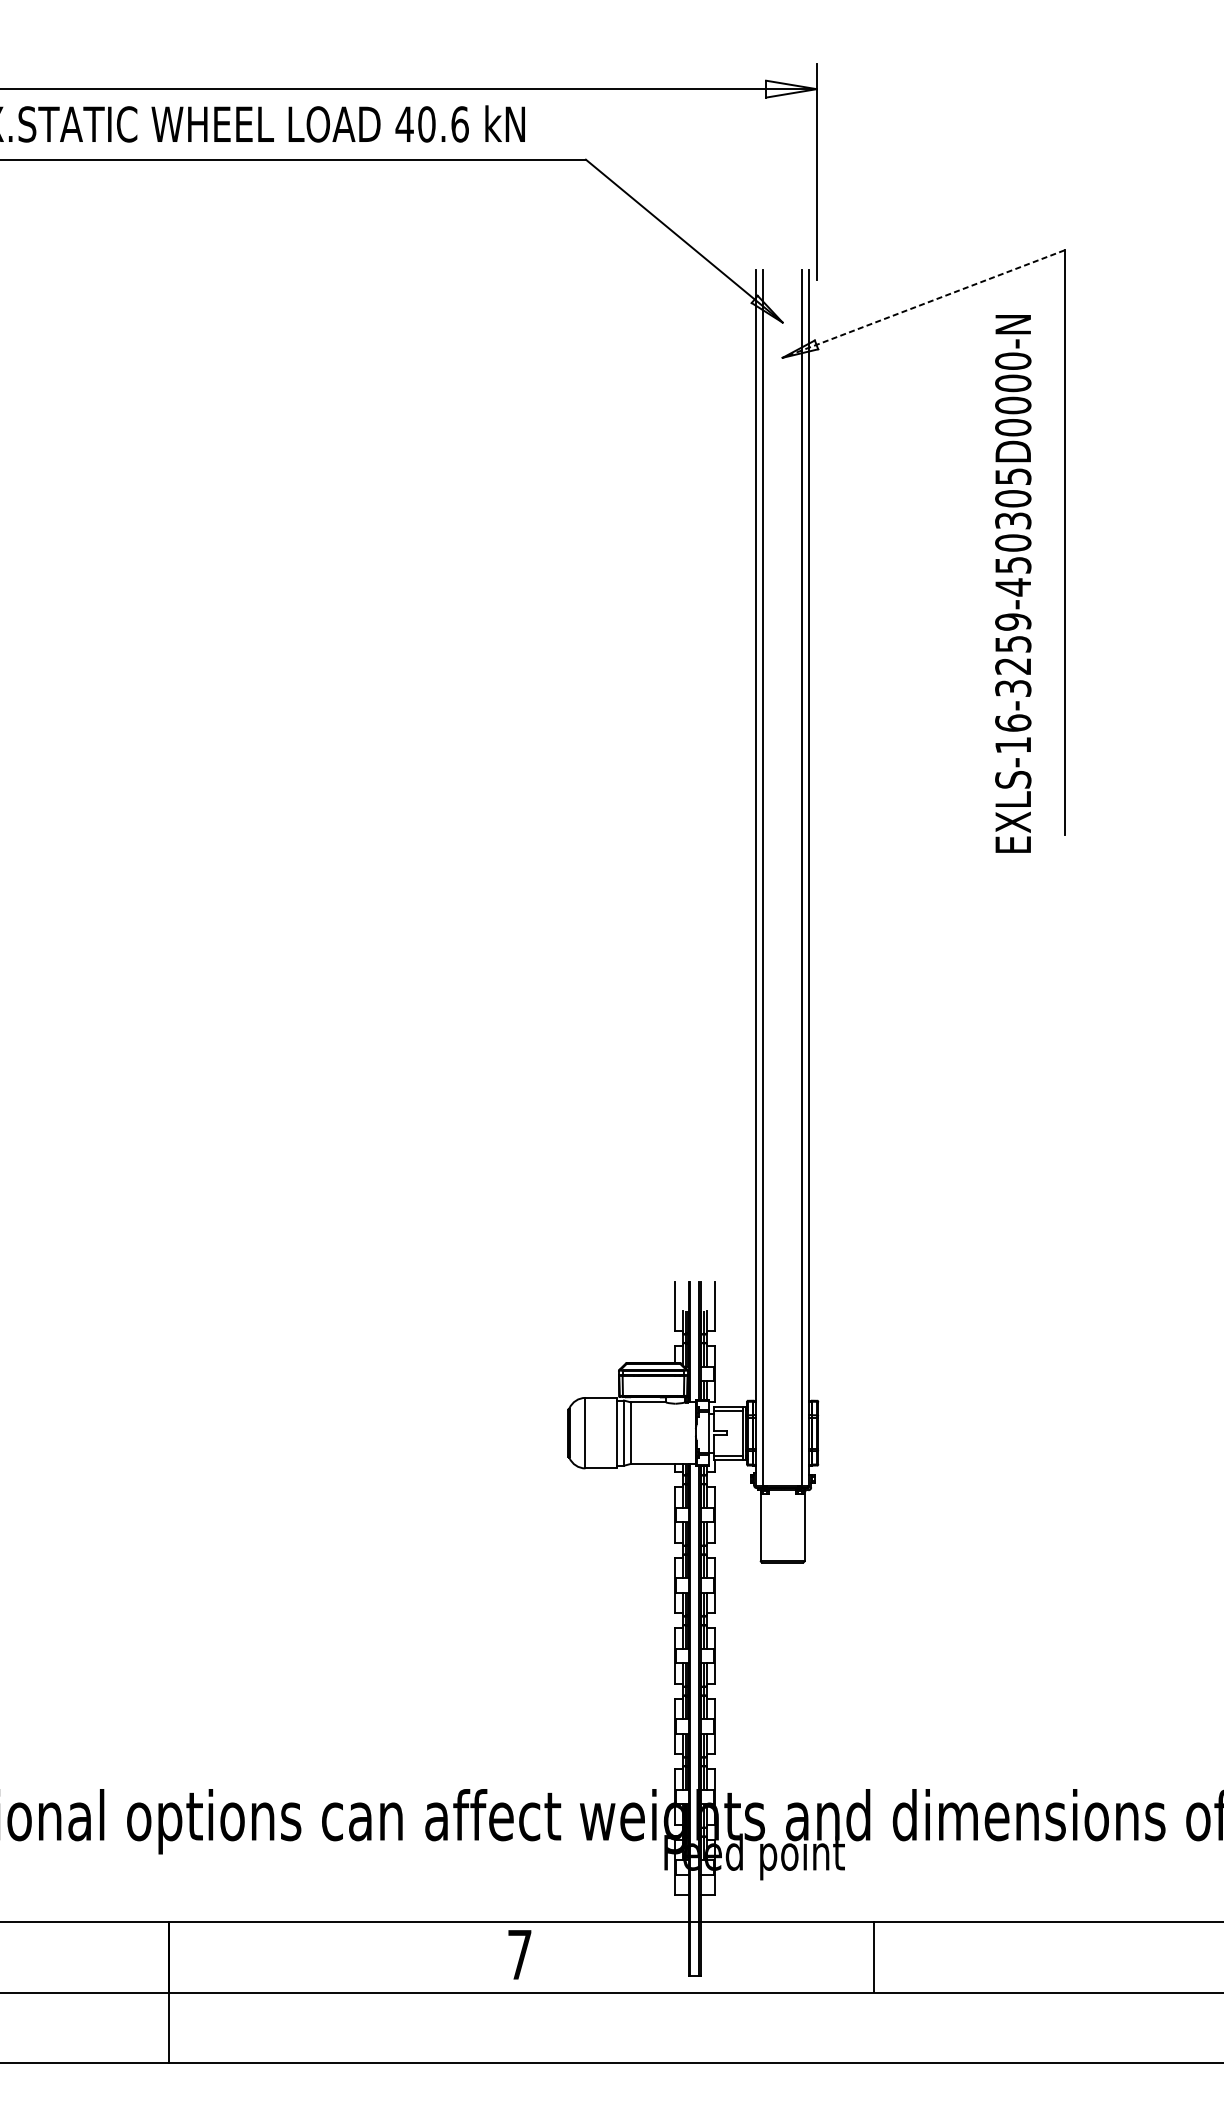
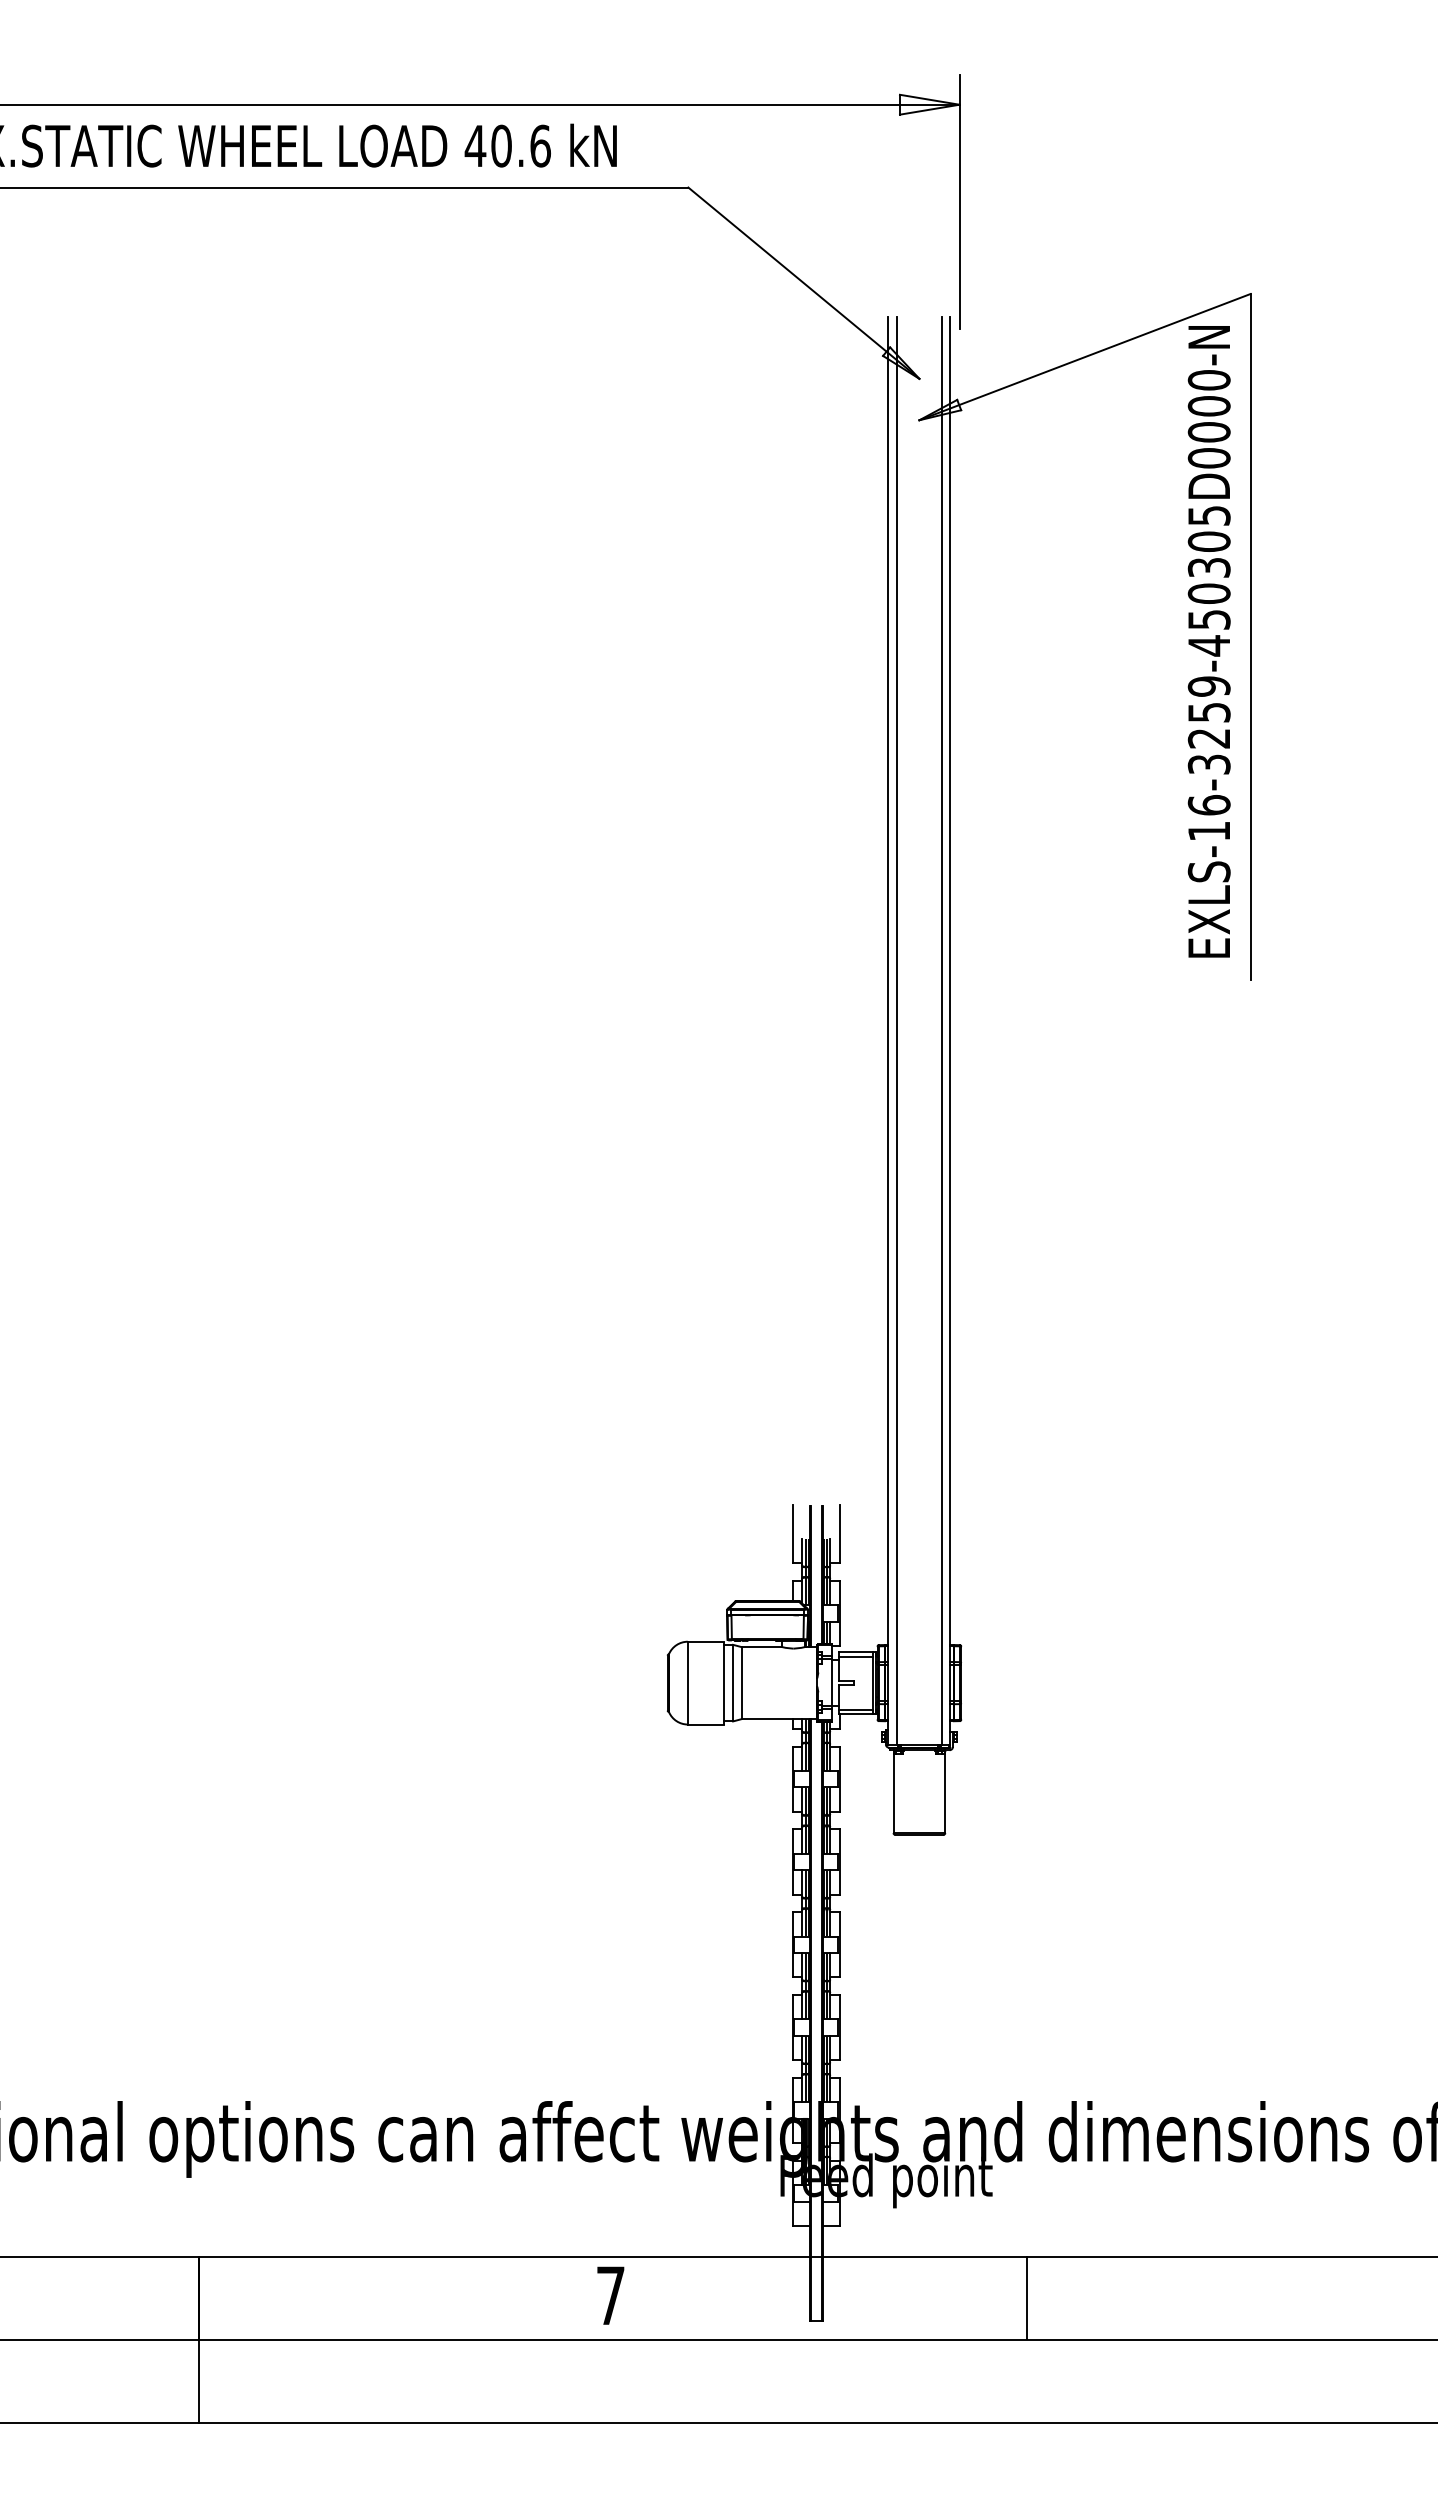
line: (923, 304) -> (1084, 357), dashed -> solid
text: (1012, 583) -> (1208, 641), moved

